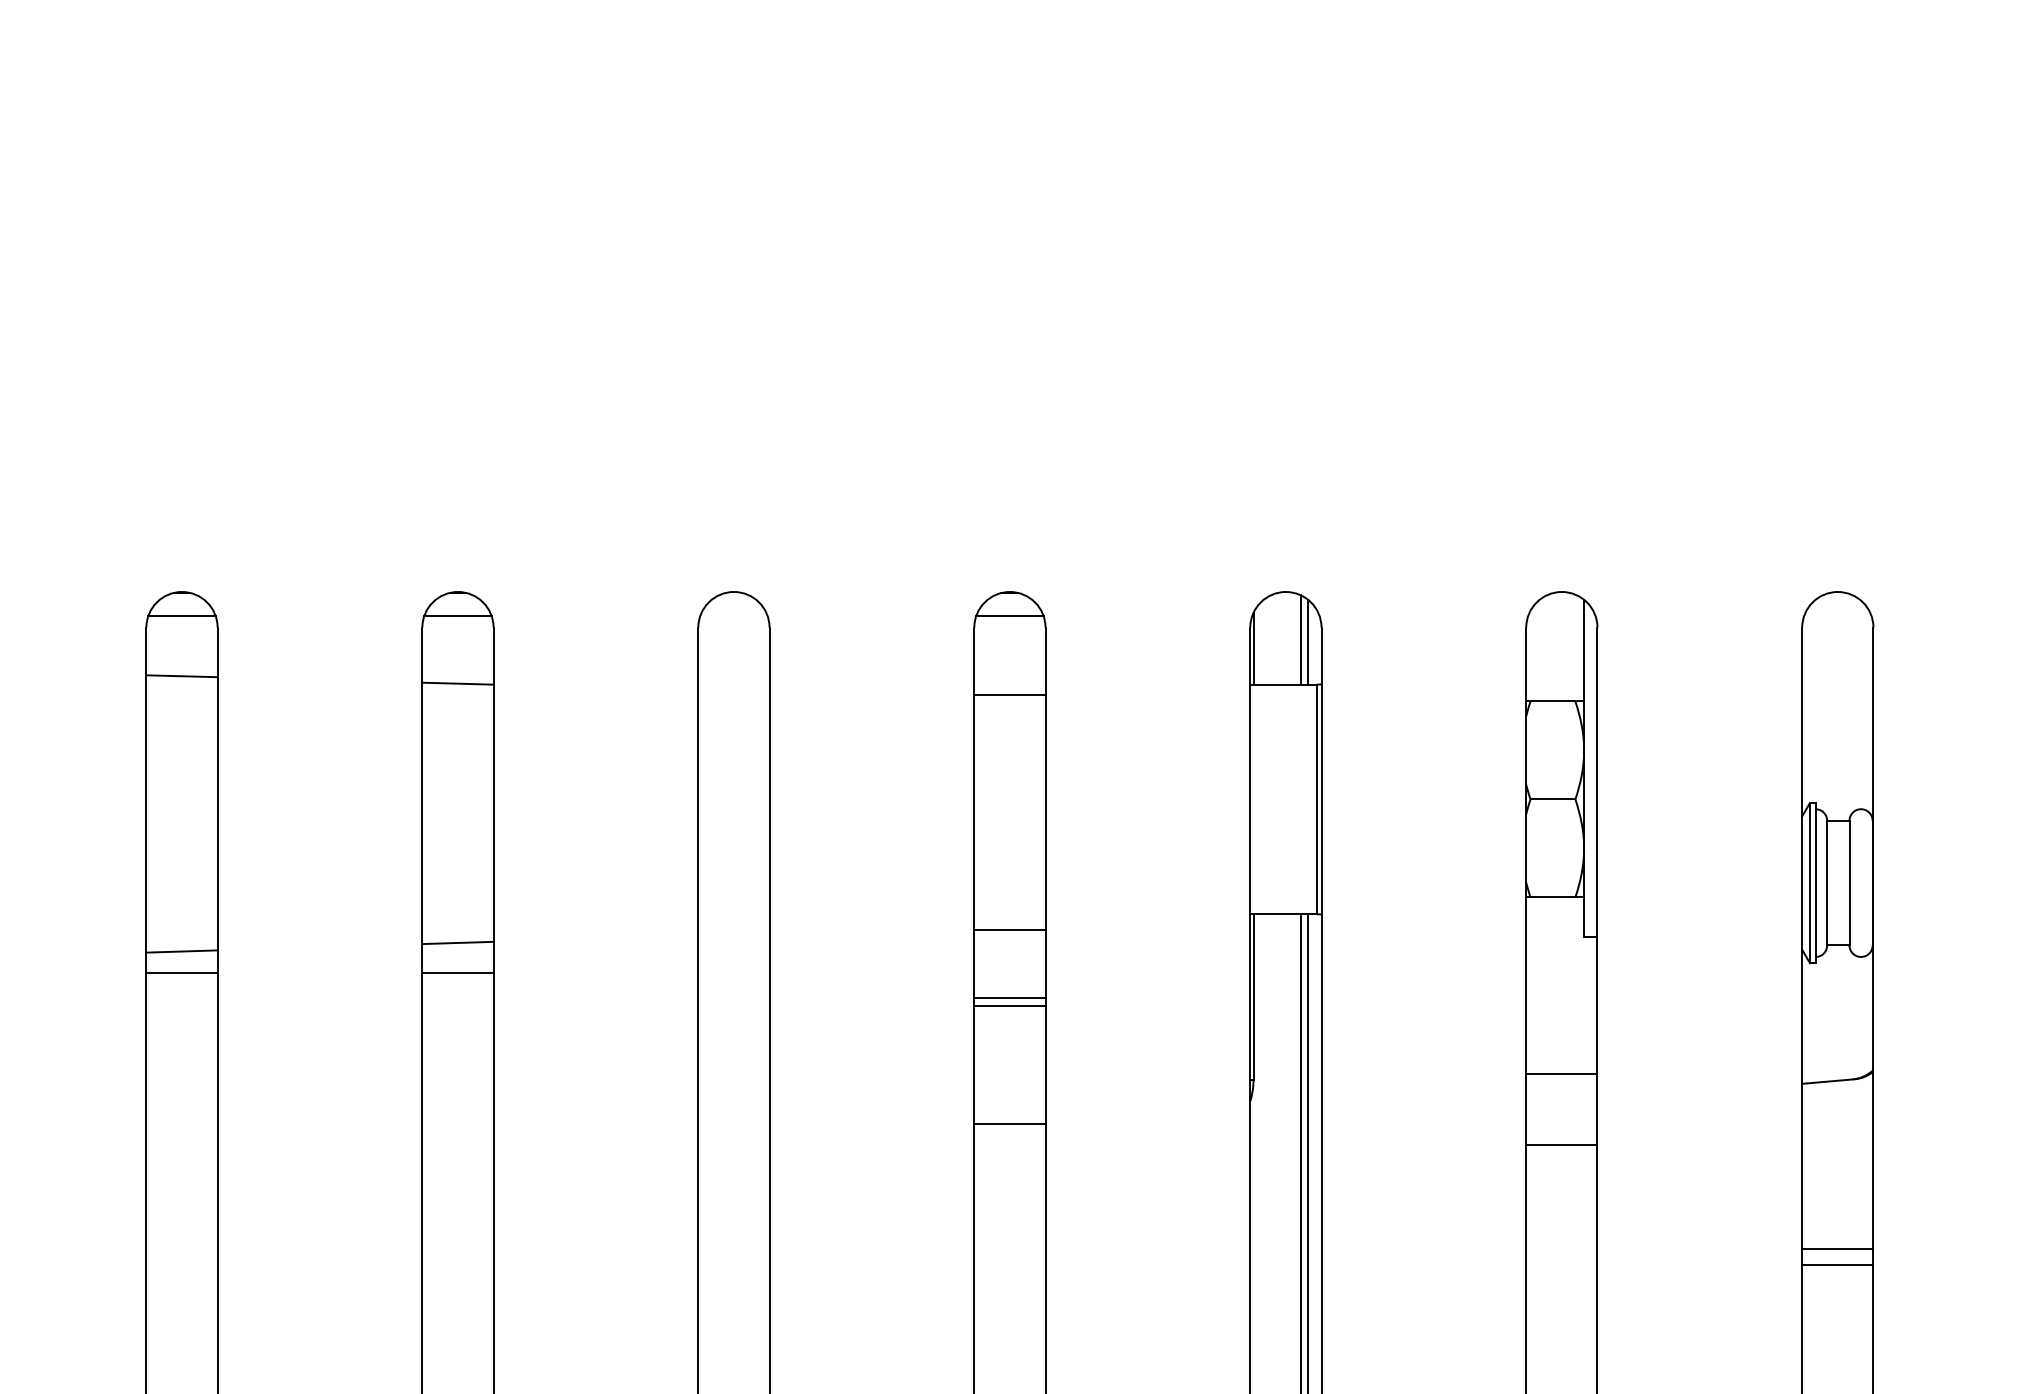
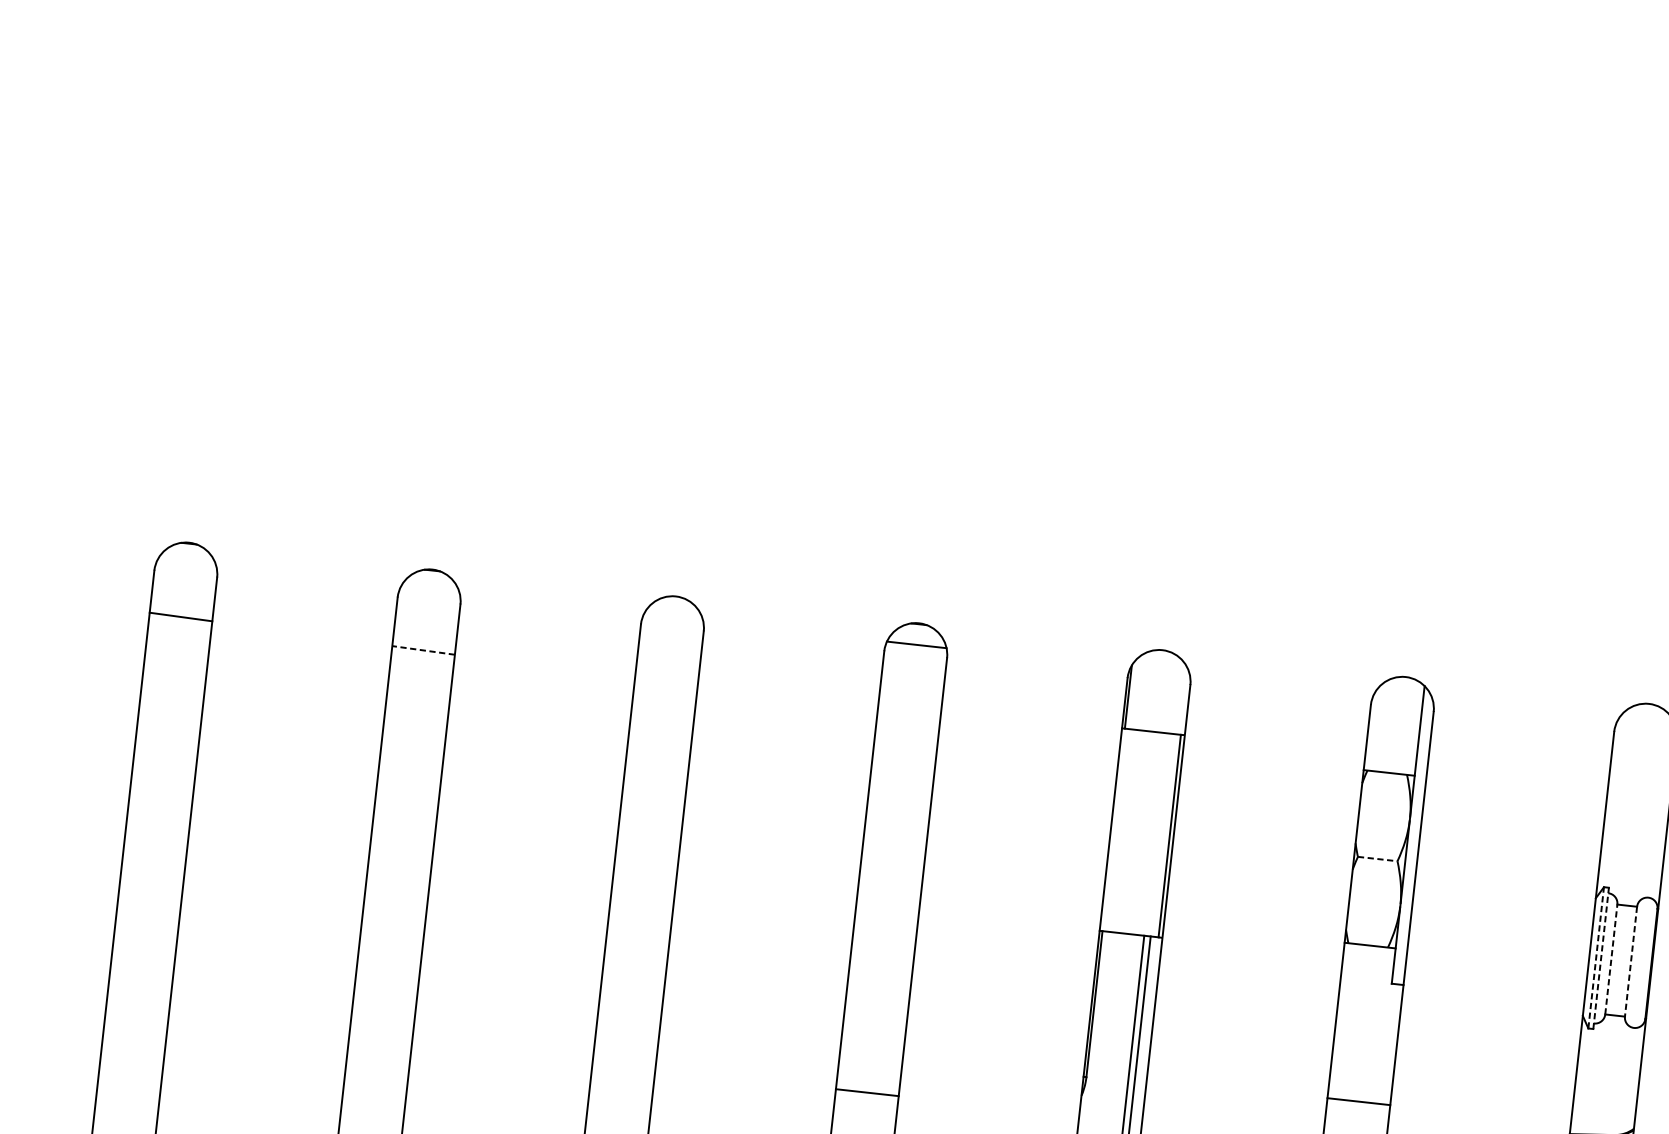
line: (181, 616) -> (186, 564), removed
line: (457, 616) -> (429, 591), removed
line: (1300, 639) -> (1170, 693), removed
line: (1308, 641) -> (1177, 696), removed
line: (457, 683) -> (423, 650), solid -> dashed
line: (1009, 695) -> (908, 714), removed
line: (1553, 799) -> (1378, 859), solid -> dashed
line: (1809, 882) -> (1595, 957), solid -> dashed
line: (1815, 882) -> (1601, 957), solid -> dashed
line: (1827, 882) -> (1611, 959), solid -> dashed
line: (1849, 883) -> (1630, 962), solid -> dashed
line: (1009, 929) -> (885, 920), removed
line: (457, 942) -> (398, 878), removed
line: (181, 951) -> (153, 859), removed
line: (181, 973) -> (151, 879), removed
line: (457, 973) -> (394, 905), removed
line: (1009, 998) -> (879, 981), removed
line: (1009, 1005) -> (878, 987), removed

